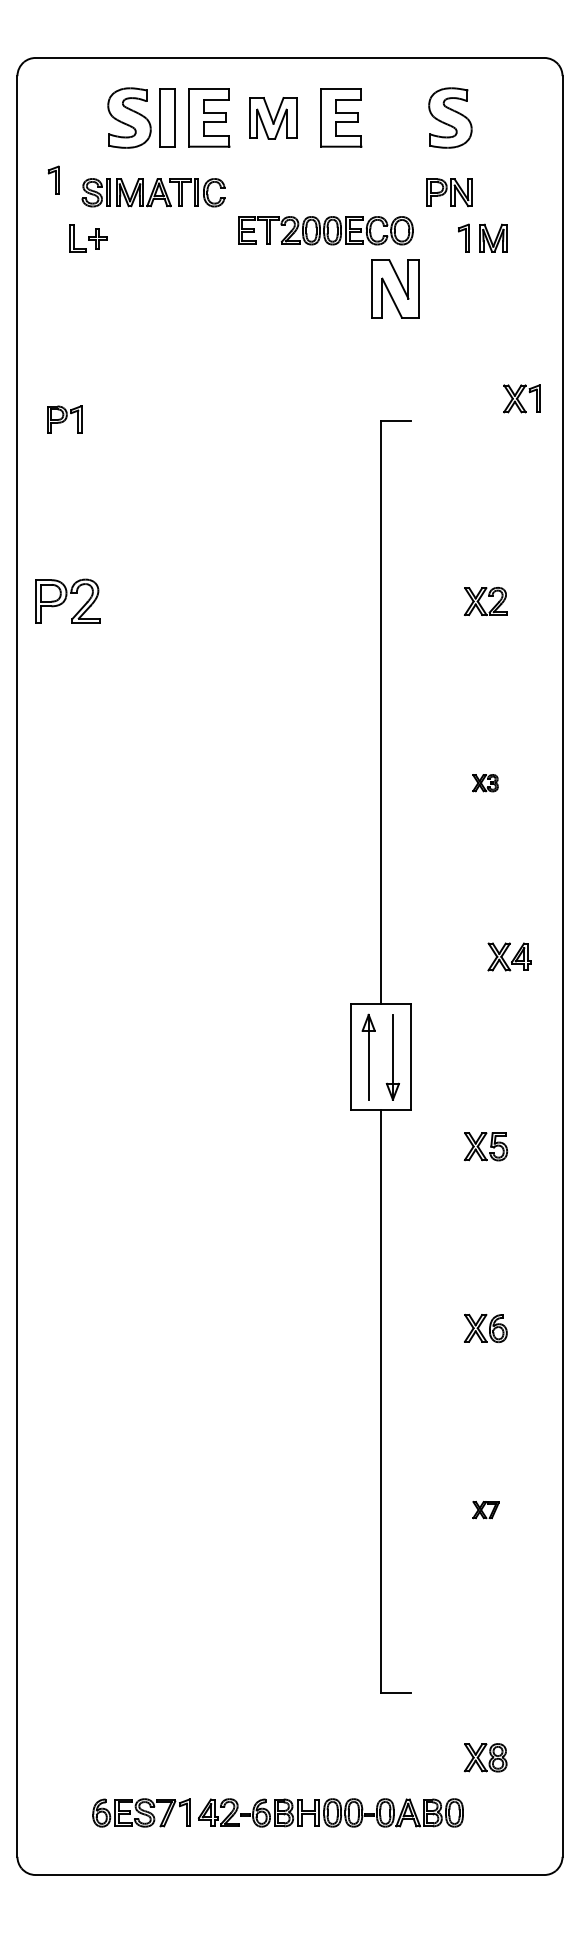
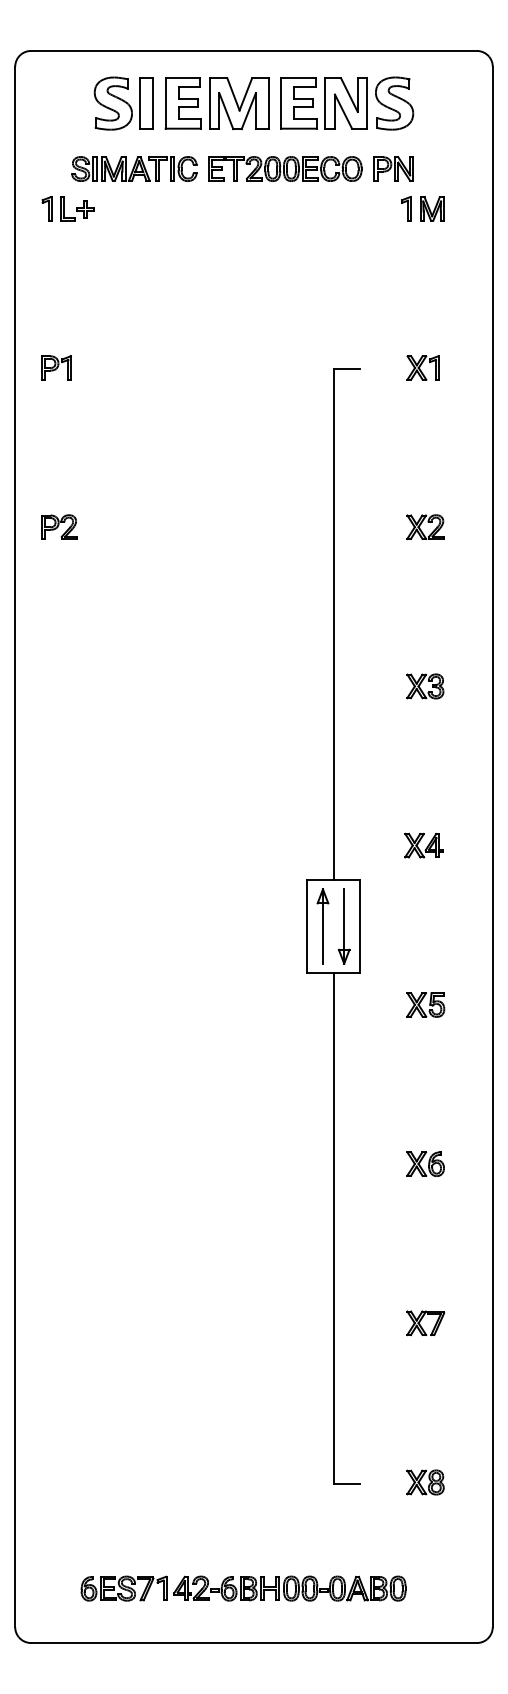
part: (273, 118) -> (239, 103), size x1.43
part: (53, 179) -> (46, 208), moved
part: (325, 230) -> (285, 168), moved
part: (395, 288) -> (346, 103), moved
part: (521, 398) -> (422, 367), moved
part: (67, 601) -> (59, 527), size x0.62
part: (485, 782) -> (425, 685), size x1.67
part: (509, 956) -> (423, 845), moved
part: (485, 1509) -> (425, 1322), size x1.67
part: (485, 1757) -> (425, 1482), moved

